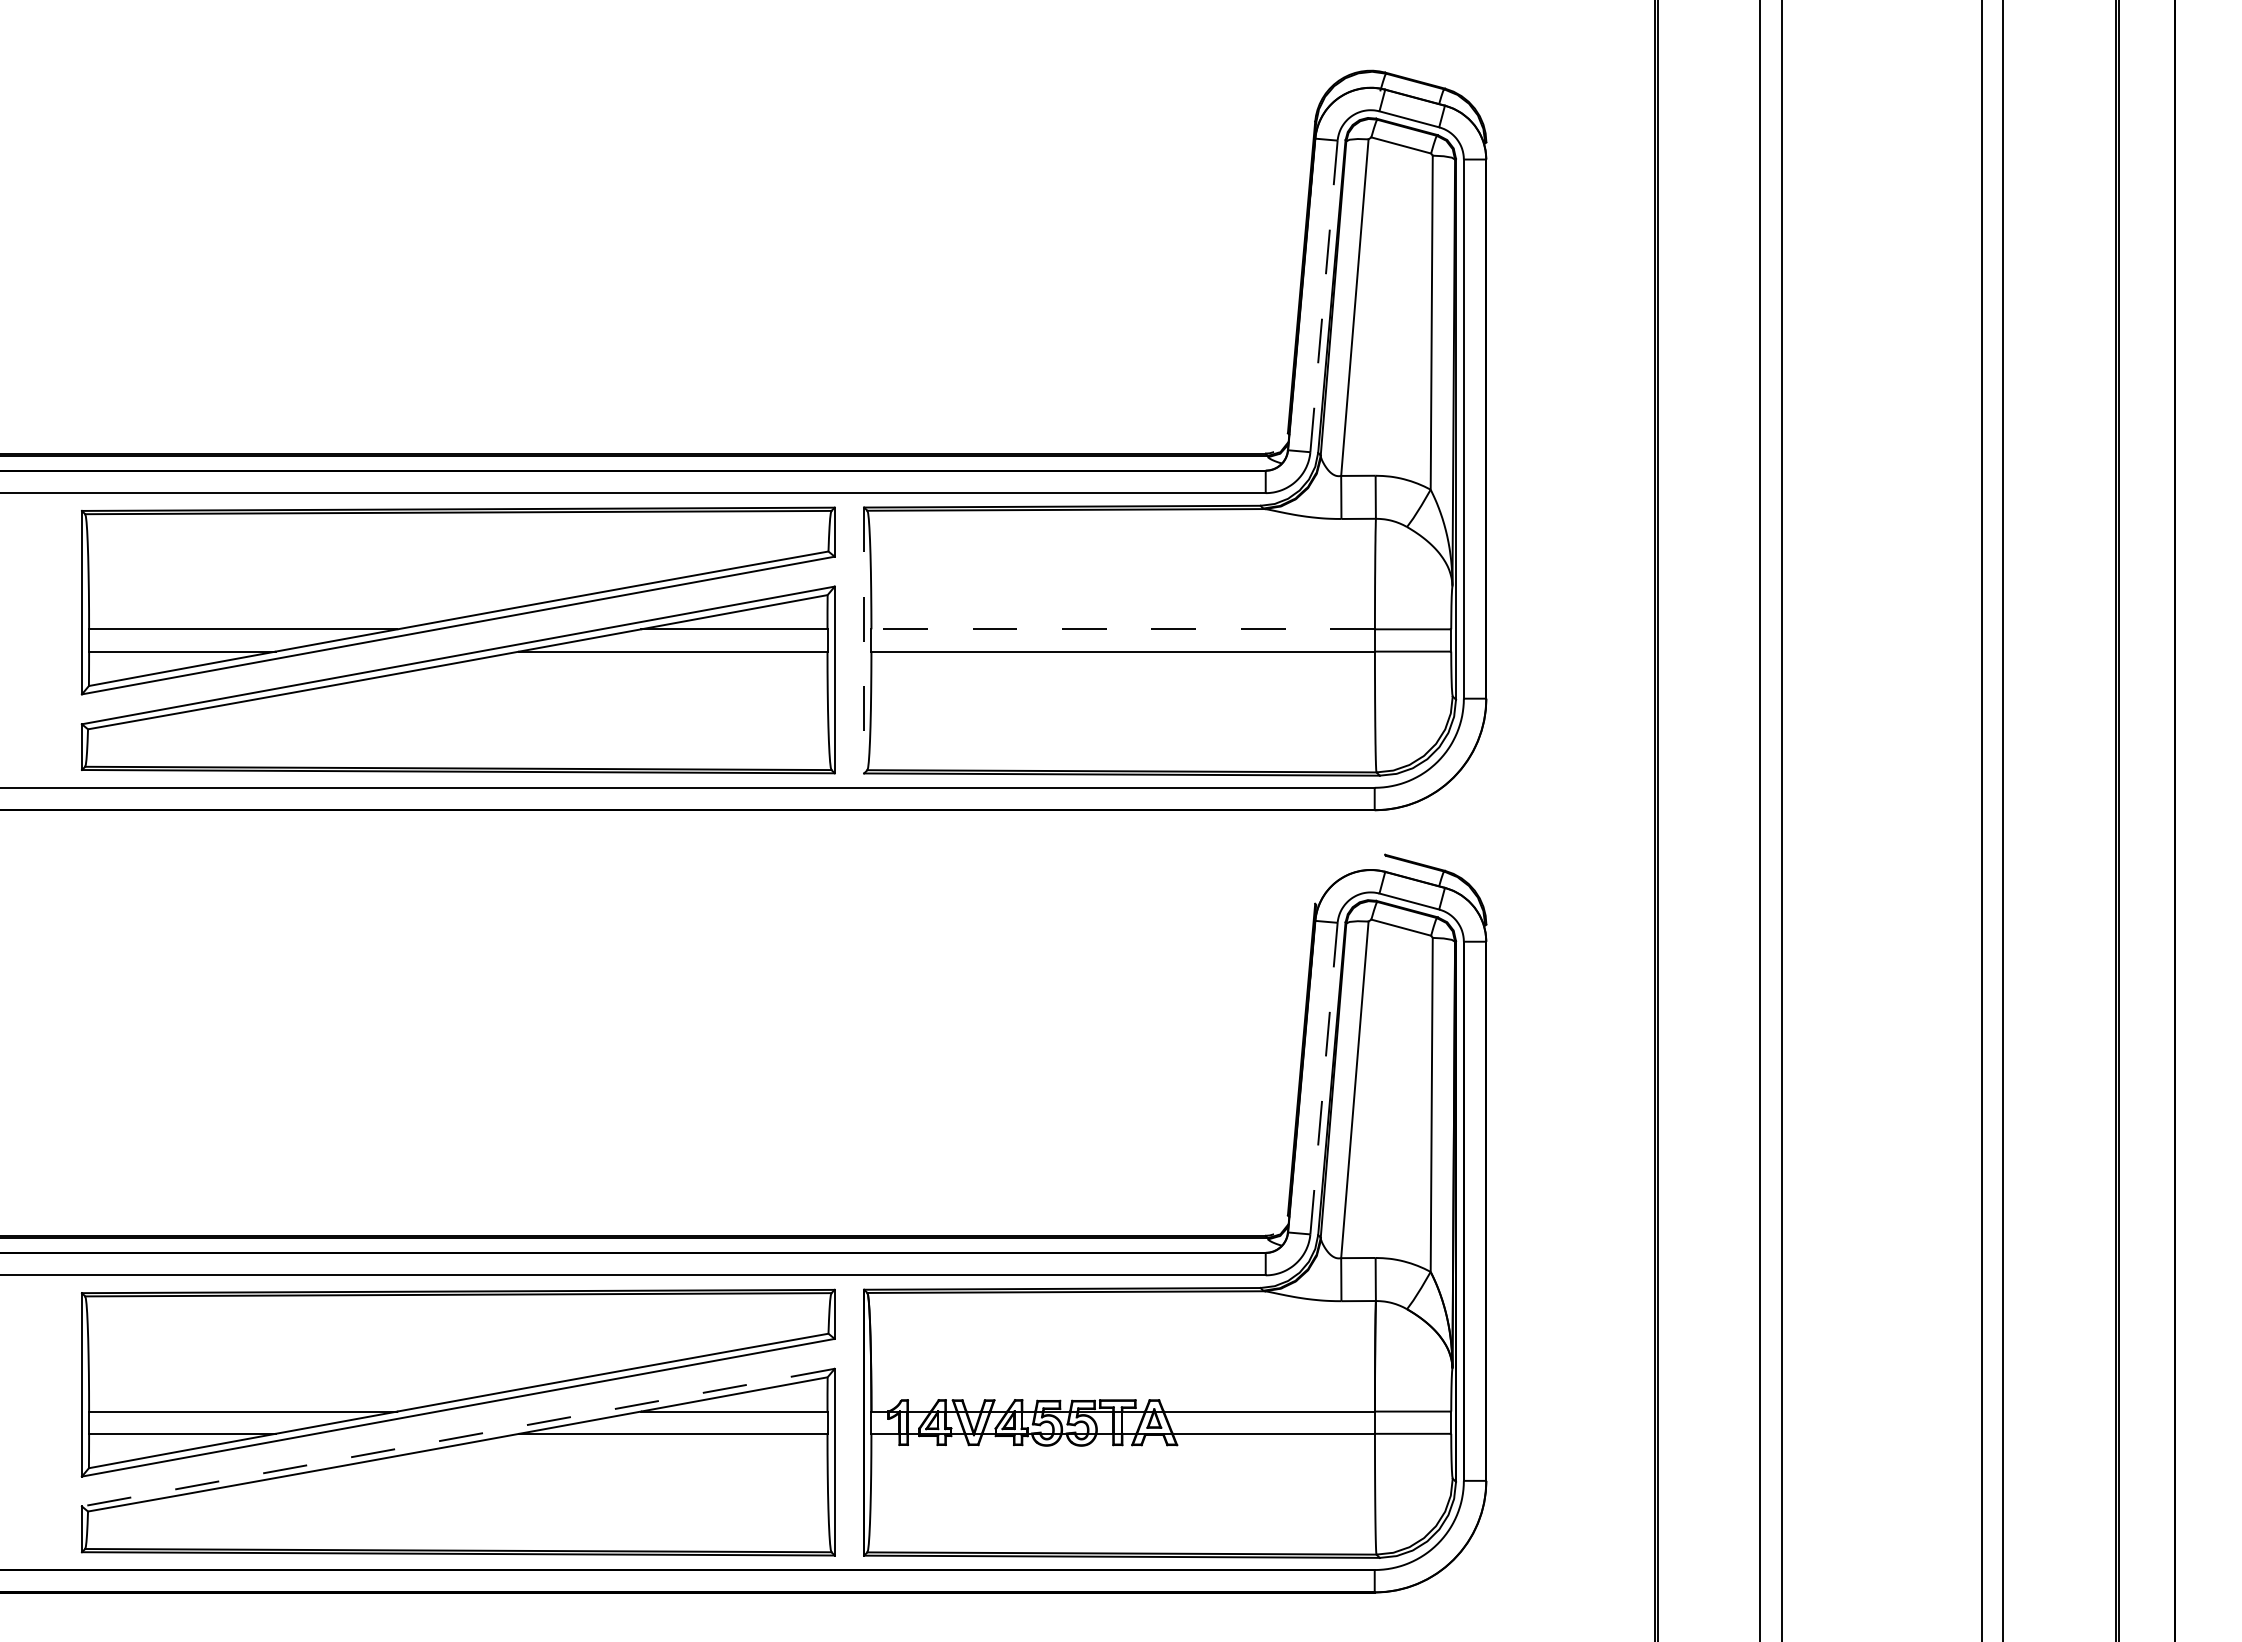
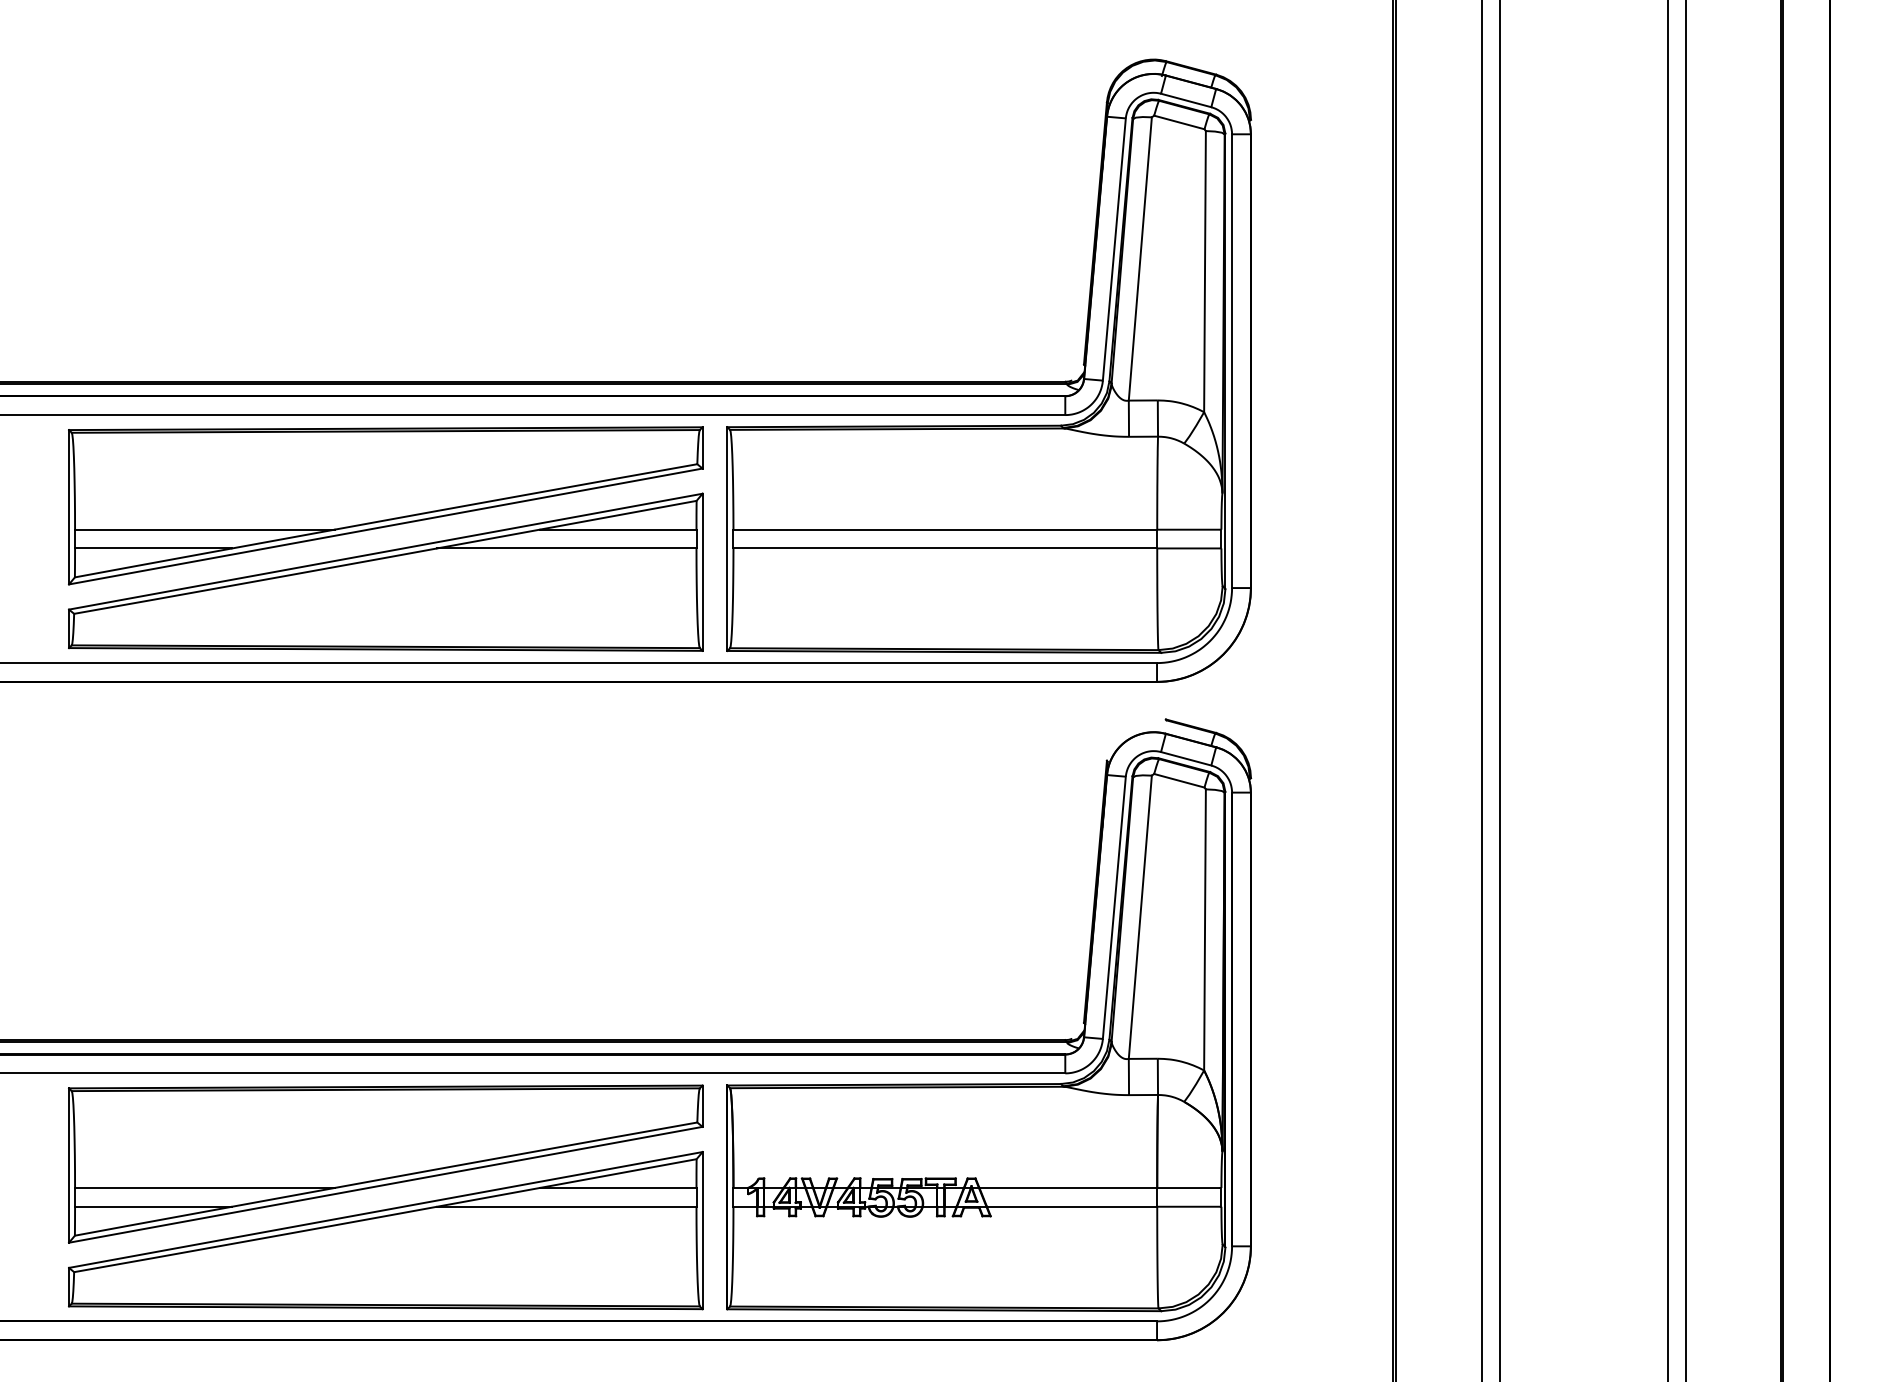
line: (1323, 296) -> (1113, 249), dashed -> solid
line: (1123, 629) -> (945, 529), dashed -> solid
line: (864, 640) -> (727, 539), dashed -> solid
line: (1323, 1079) -> (1113, 908), dashed -> solid
line: (458, 1437) -> (385, 1209), dashed -> solid

